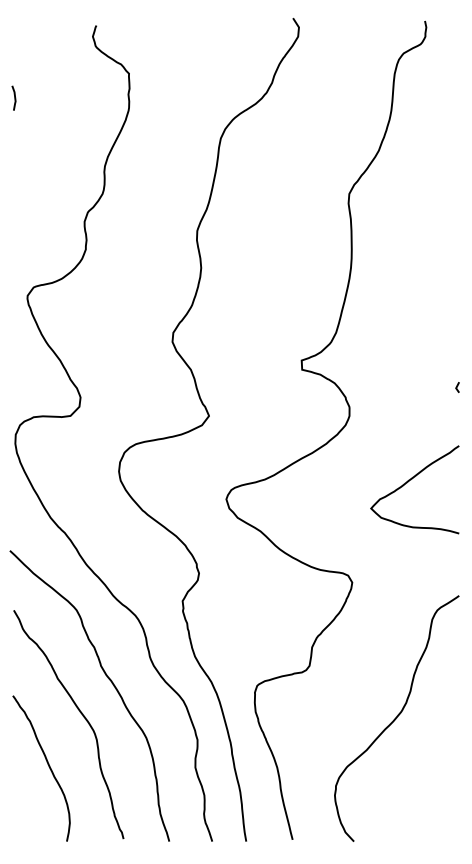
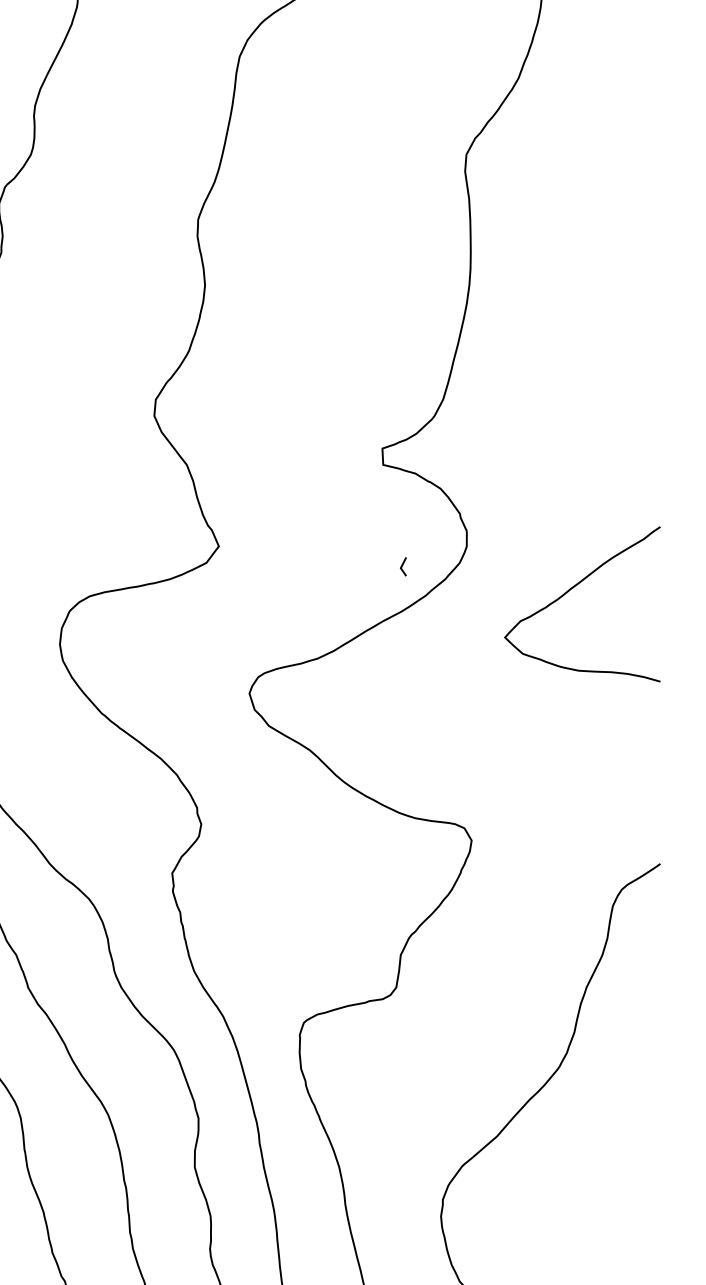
line: (457, 387) -> (403, 566), moved
curve: (408, 482) -> (570, 591), moved

